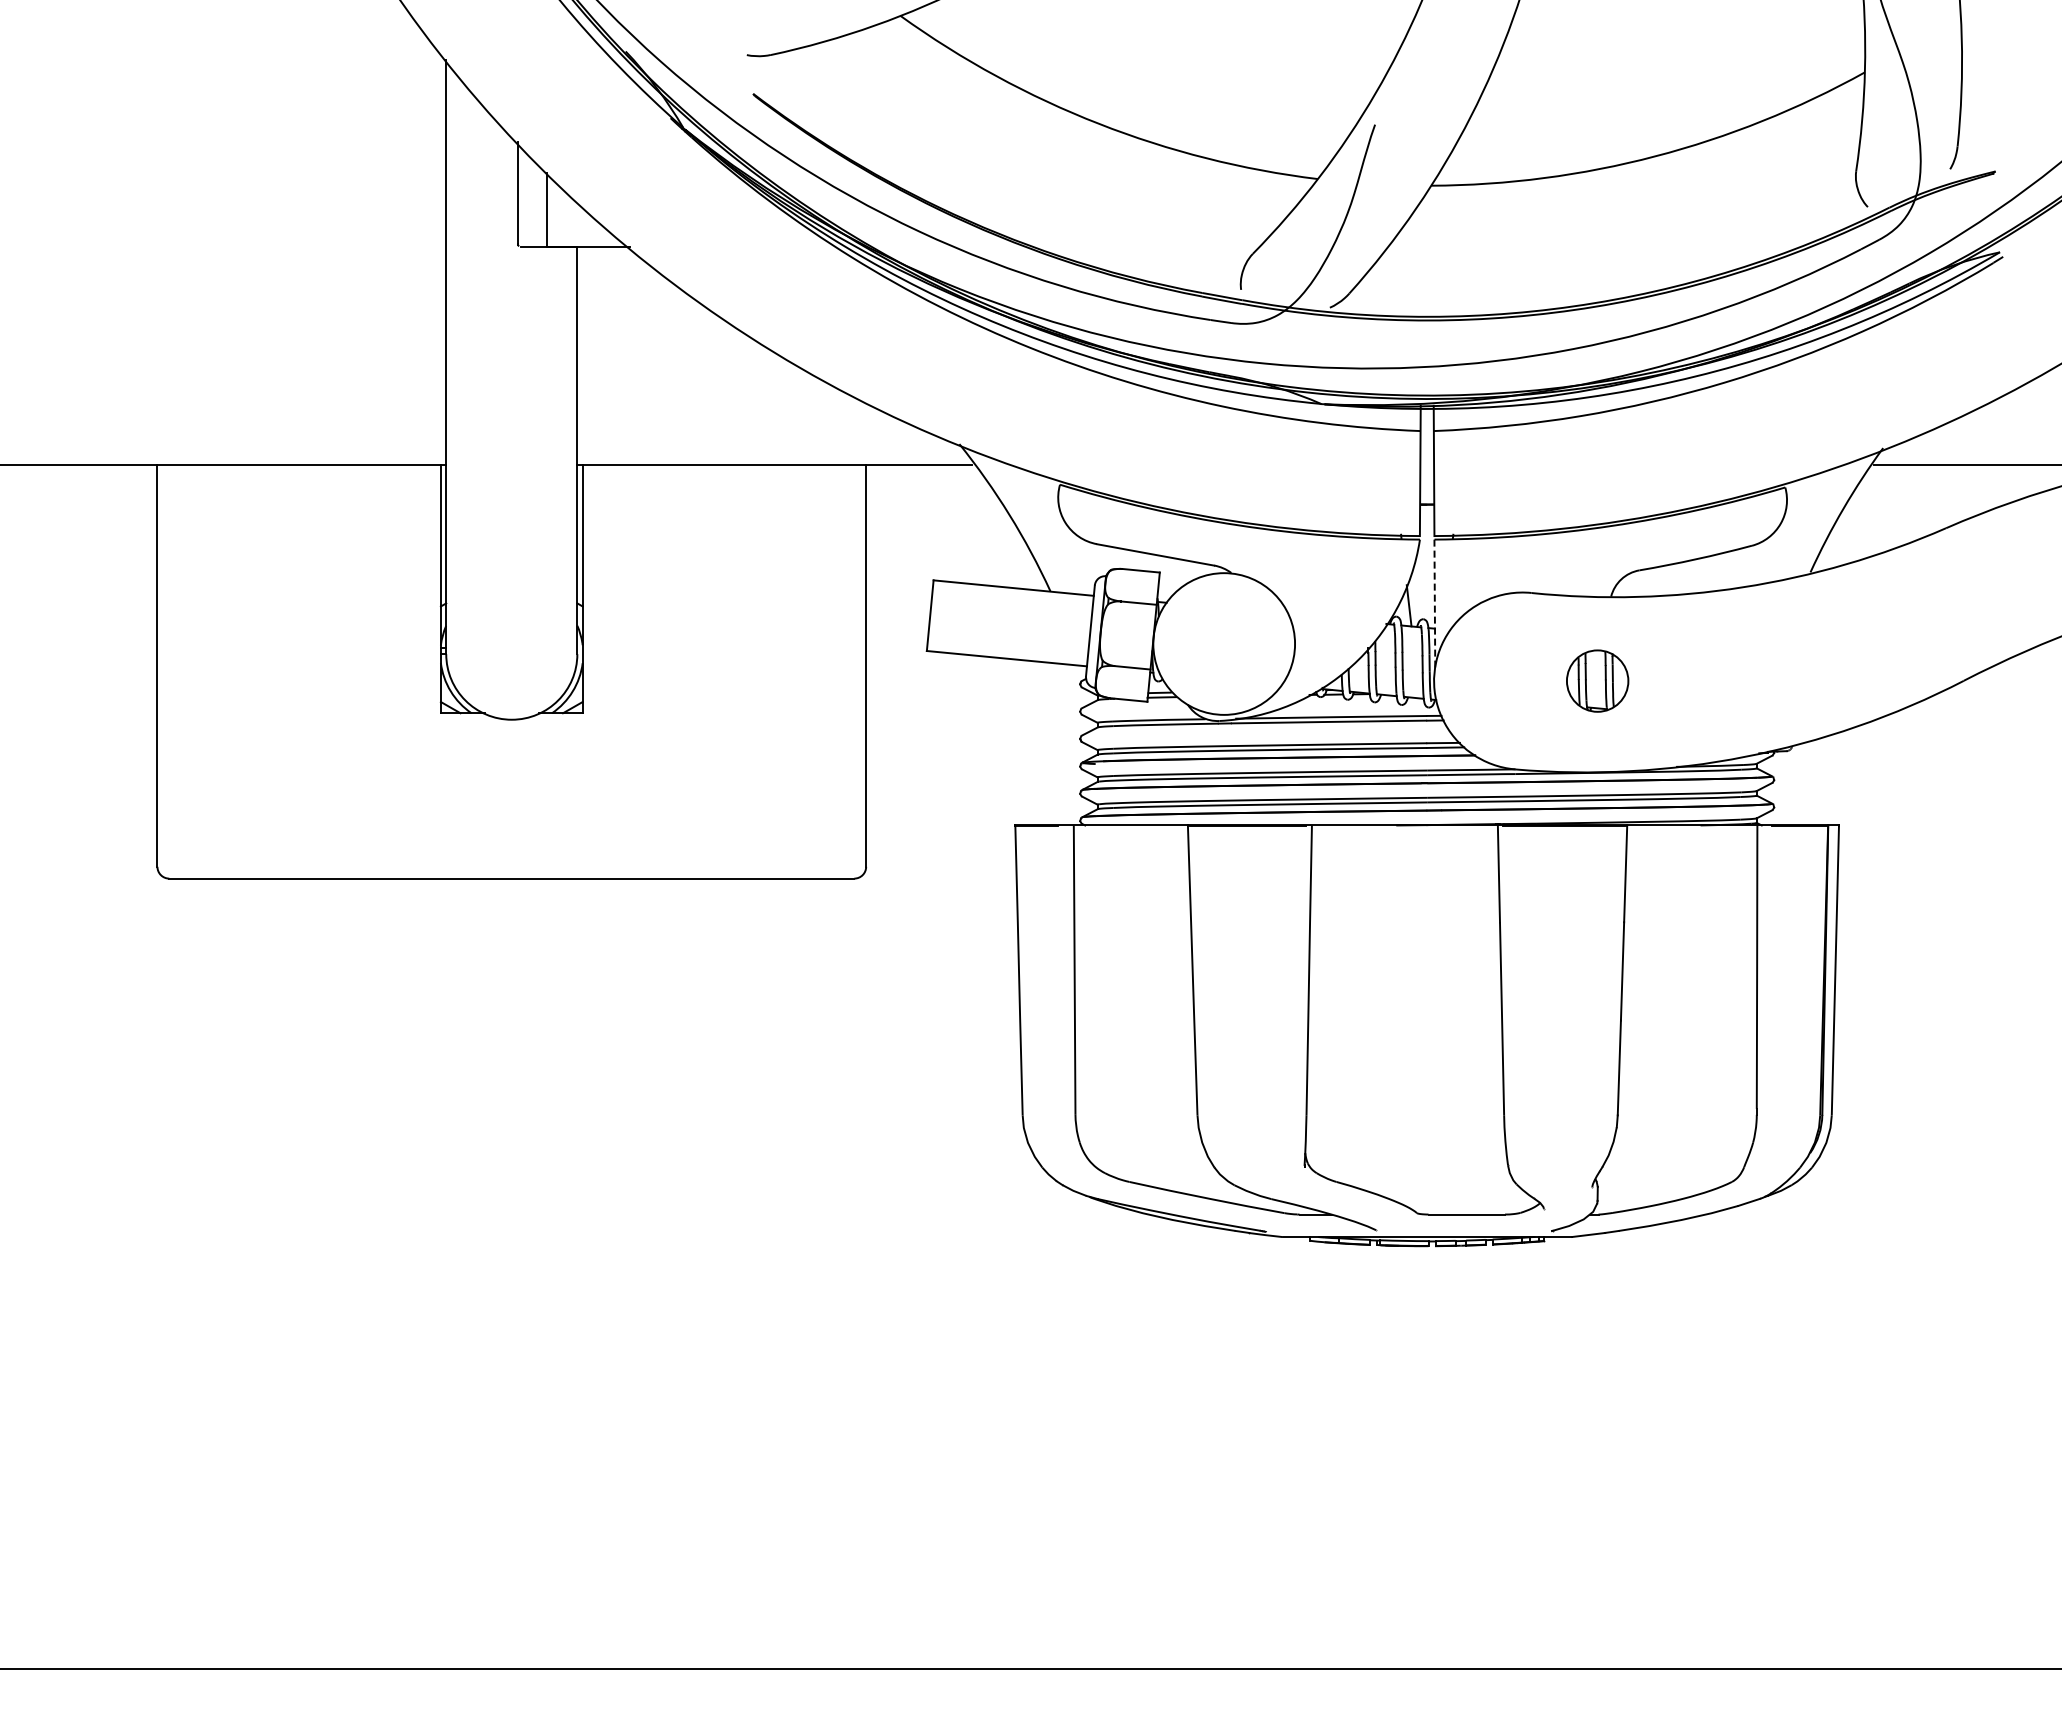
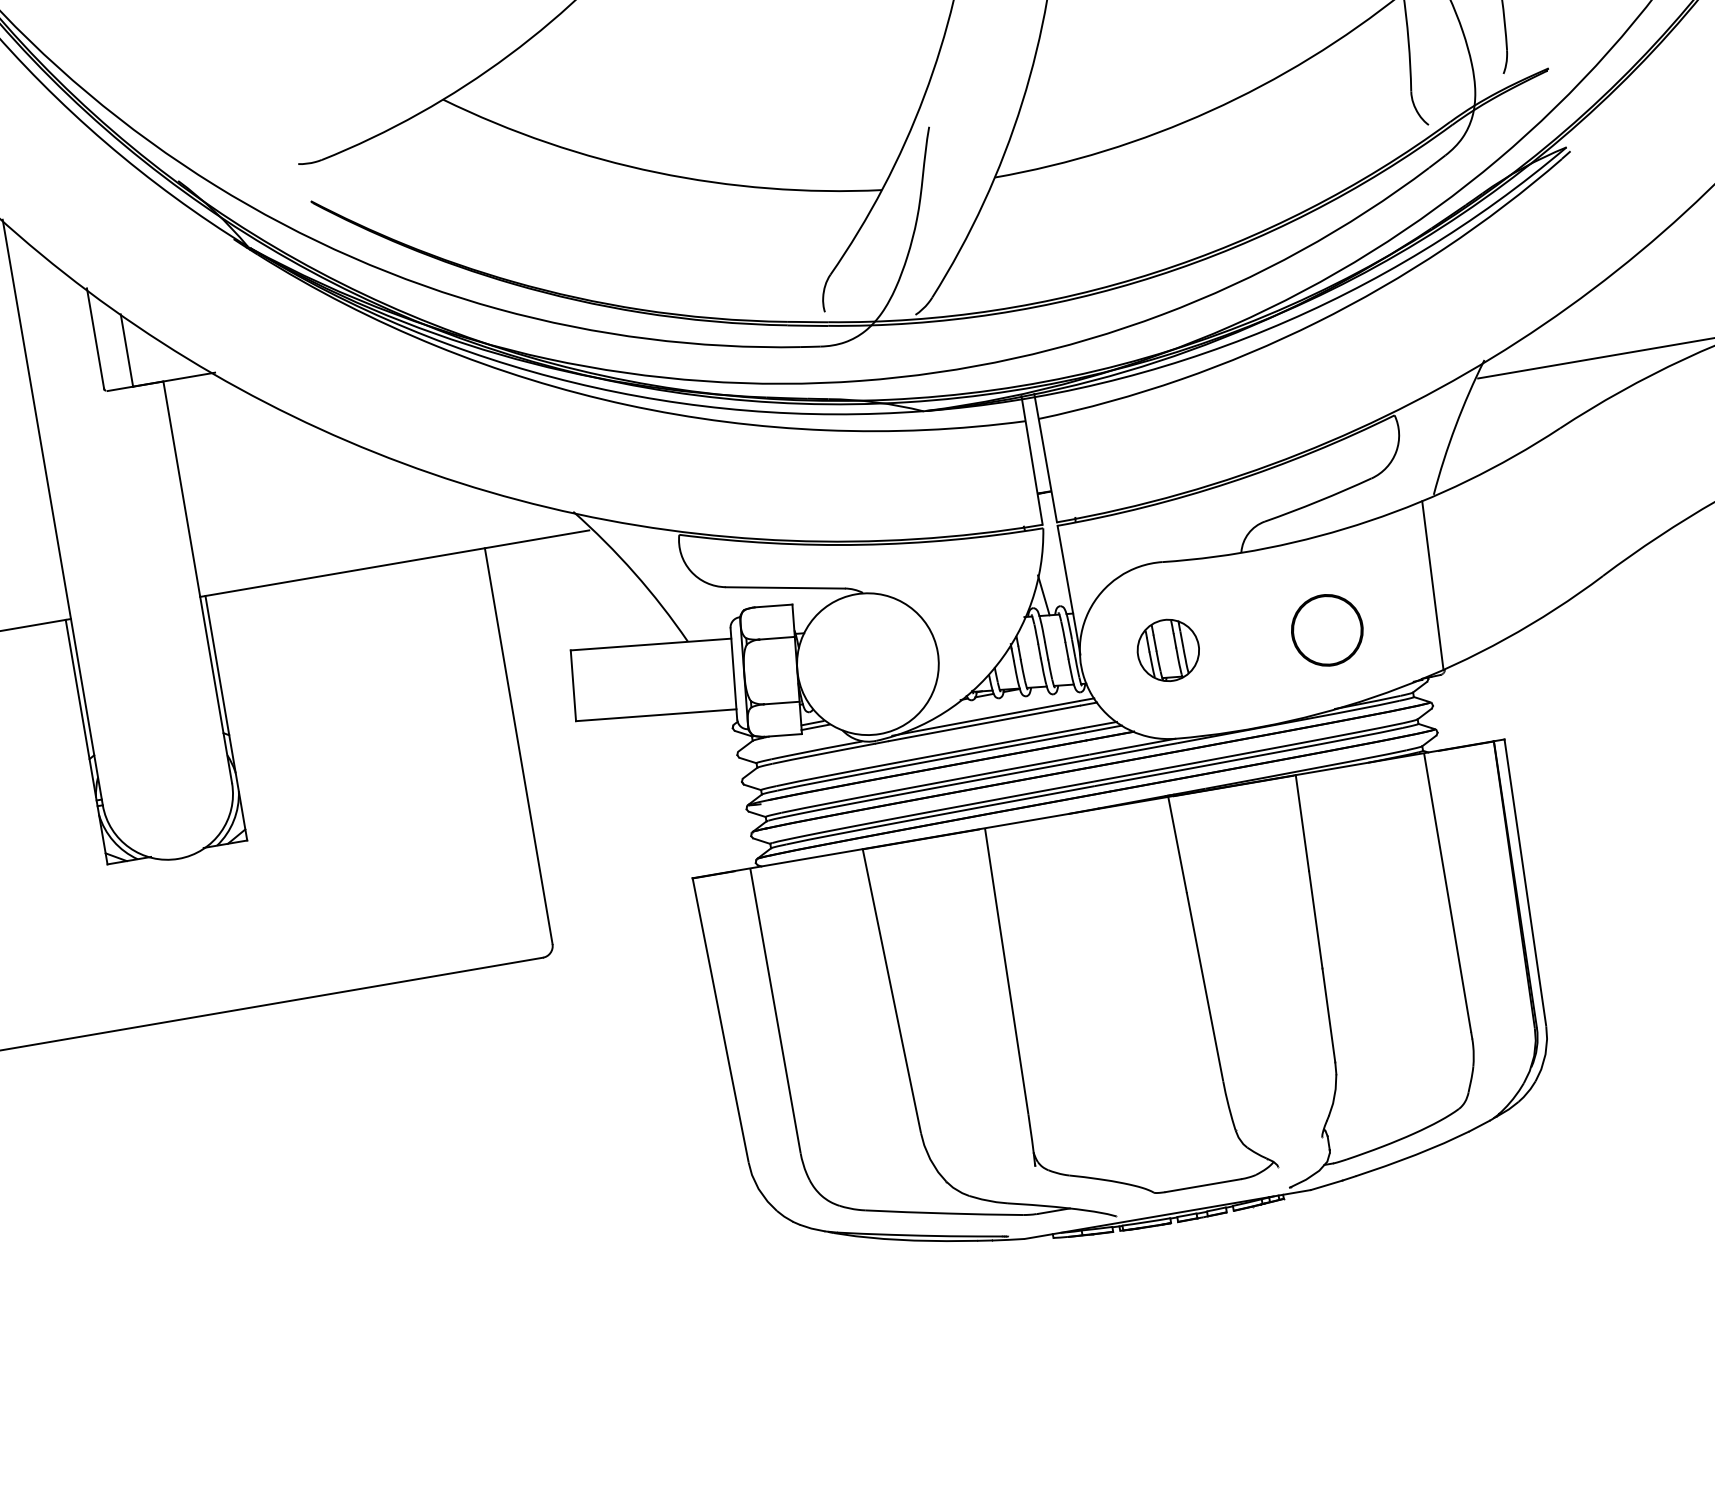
line: (1434, 605) -> (1068, 590), dashed -> solid
line: (1794, 661) -> (1433, 585), added
part: (1597, 680) -> (1168, 649), moved
part: (1682, 687) -> (1327, 629), added

